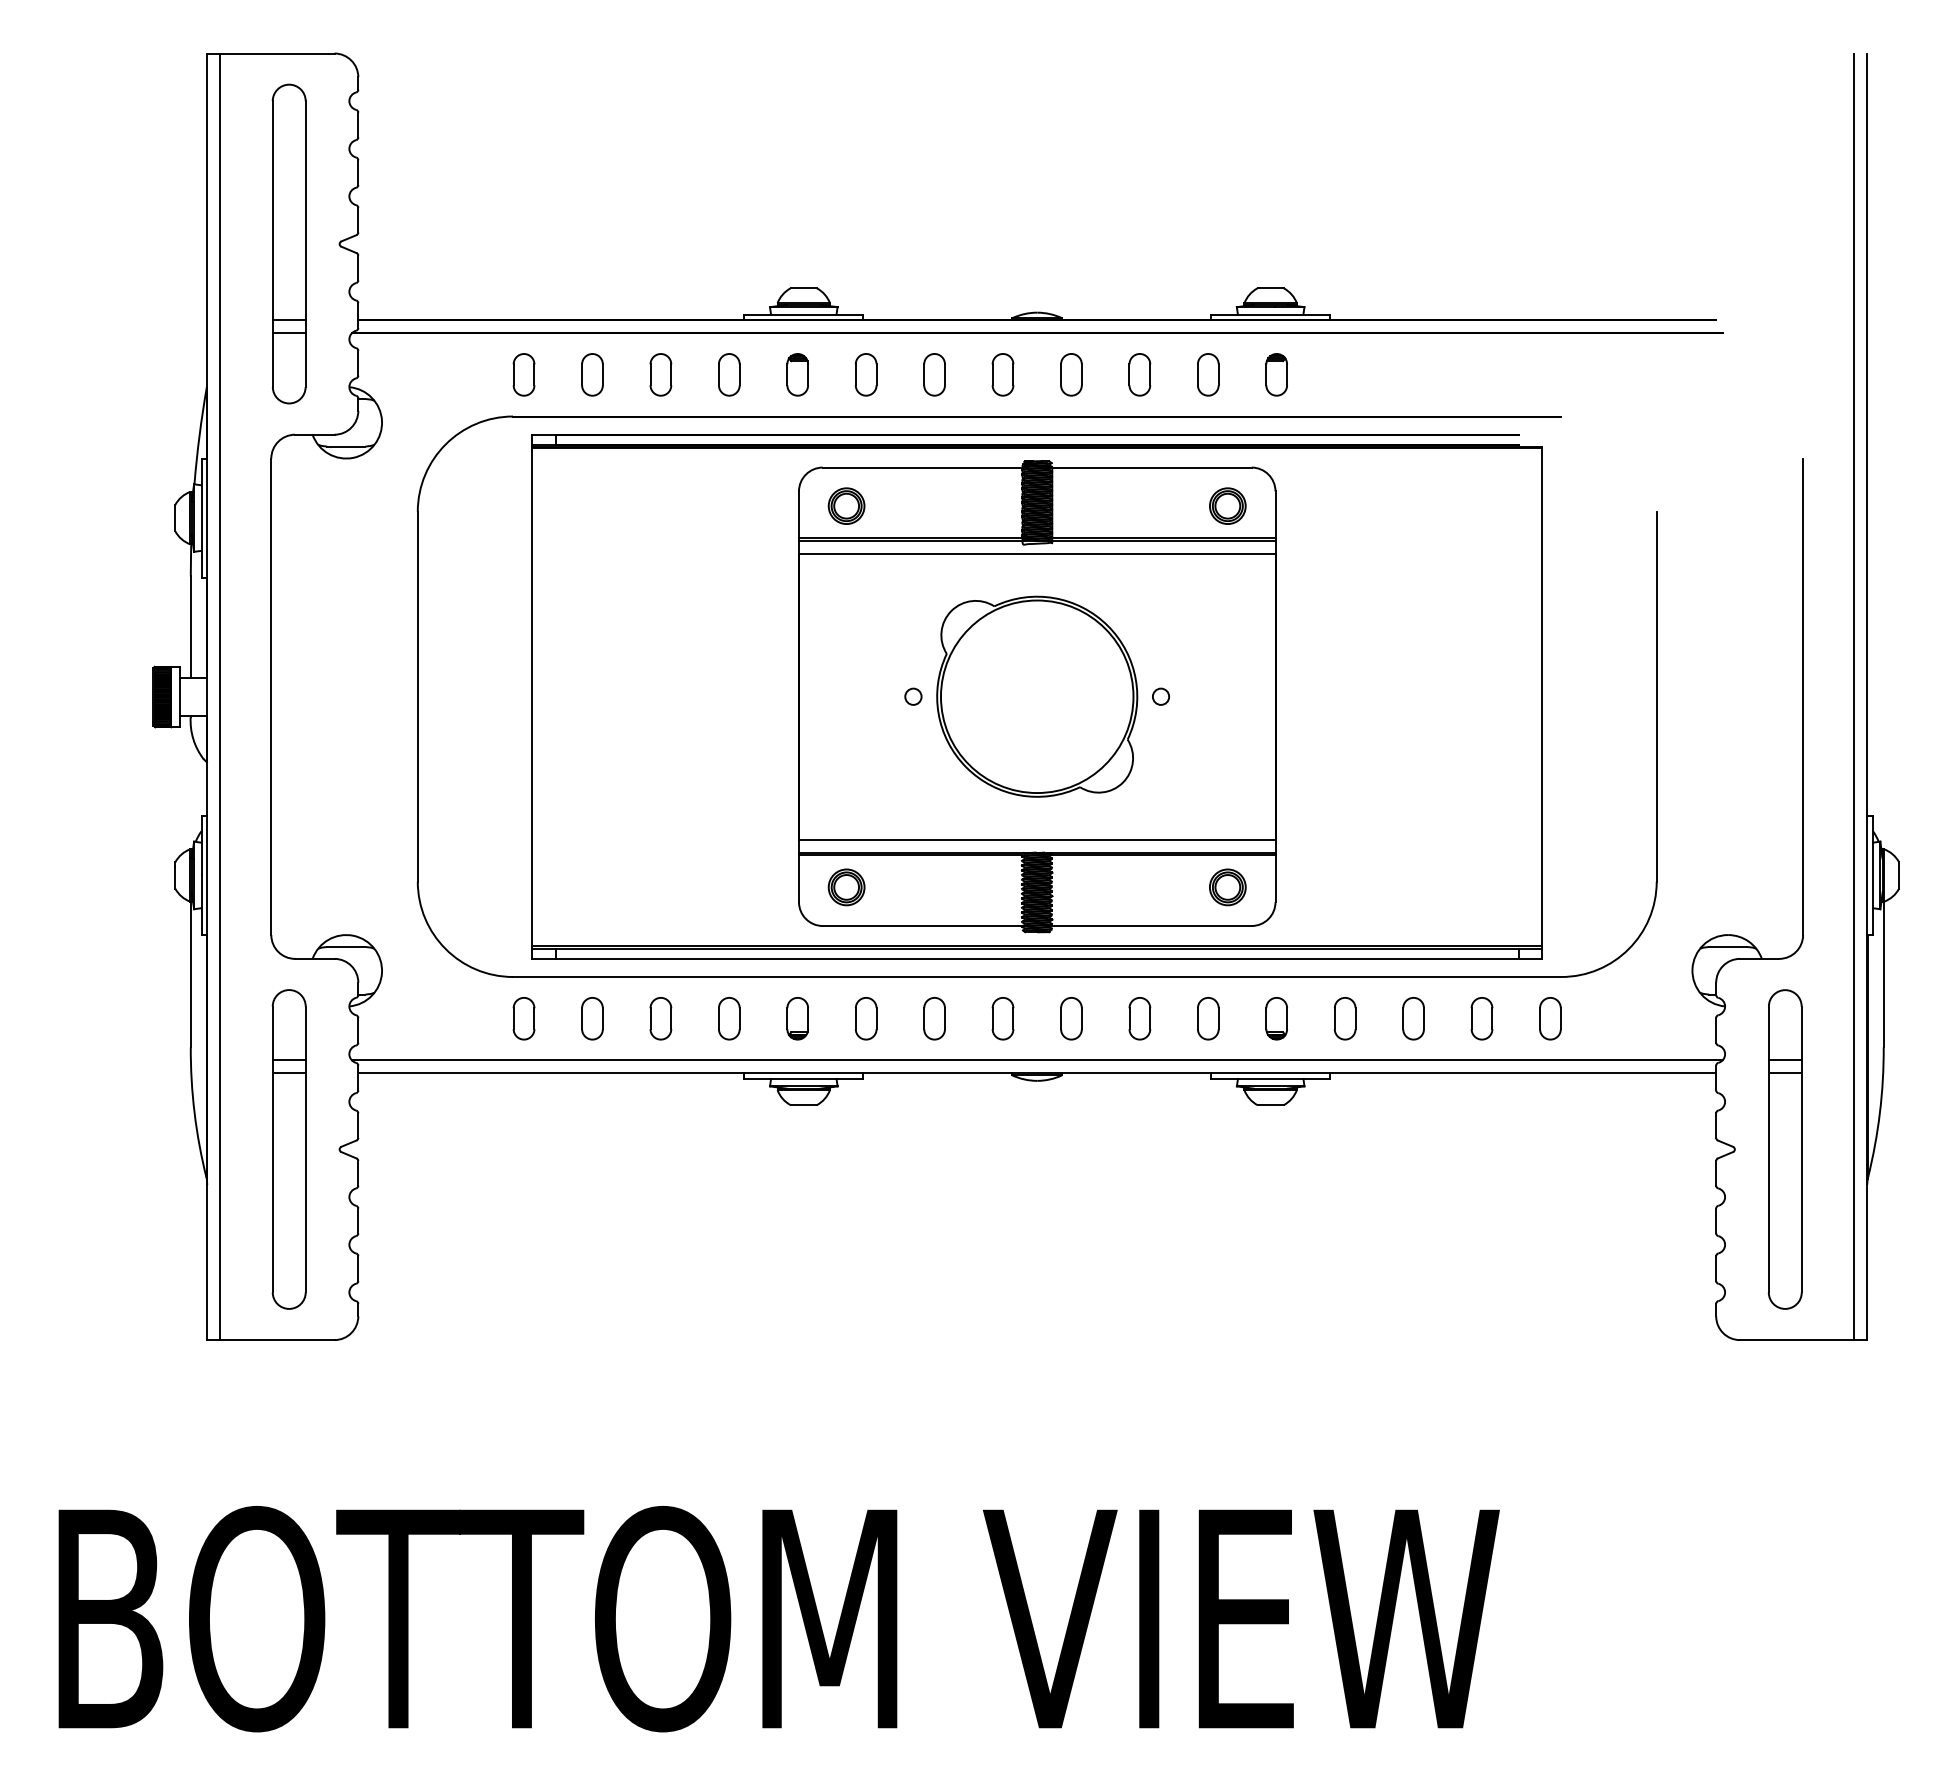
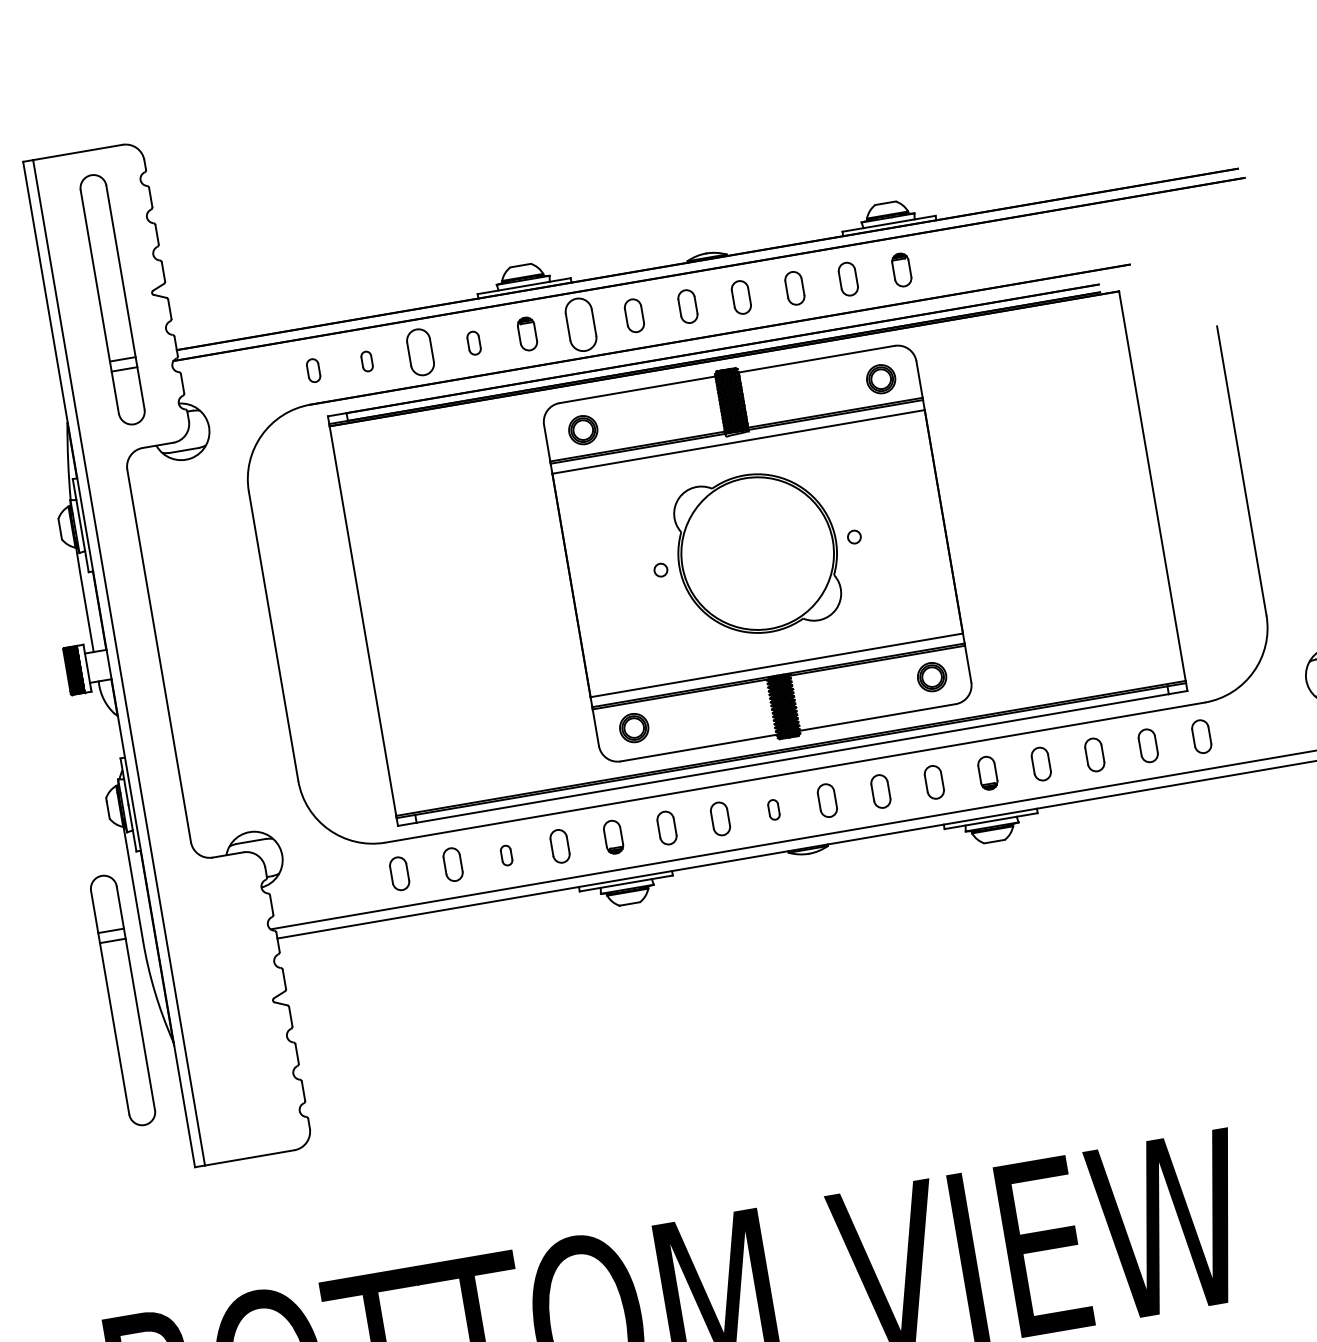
part: (523, 374) -> (313, 370), size x0.7
part: (592, 374) -> (367, 361), size x0.6
part: (660, 374) -> (420, 352), size x1.4
part: (729, 374) -> (474, 342), size x0.7
part: (865, 374) -> (580, 324), size x1.6
part: (660, 1018) -> (506, 855), size x0.6
part: (1002, 1018) -> (773, 809), size x0.6
part: (288, 1149) -> (122, 1000), moved

